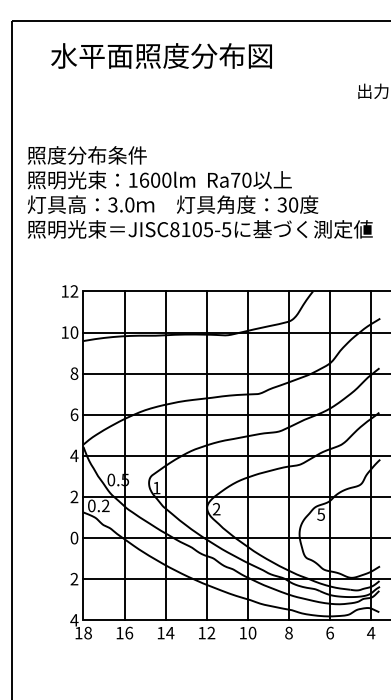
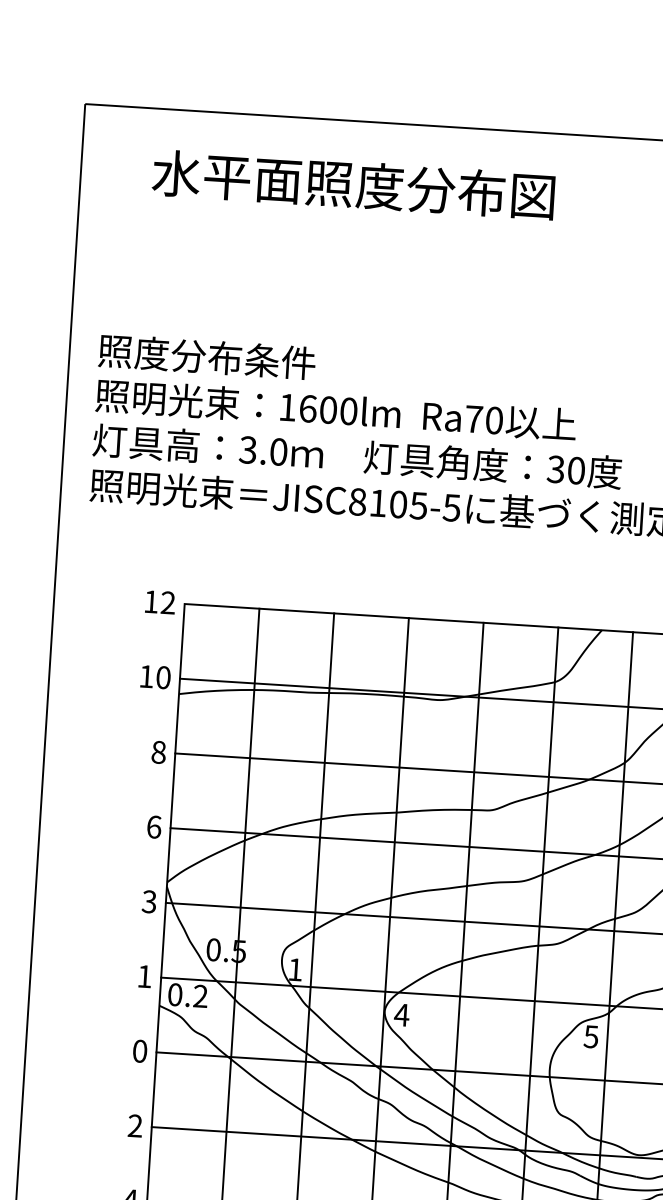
text: (74, 455) -> (149, 901), 4 -> 3
text: (74, 496) -> (144, 975), 2 -> 1
text: (216, 508) -> (401, 1013), 2 -> 4

